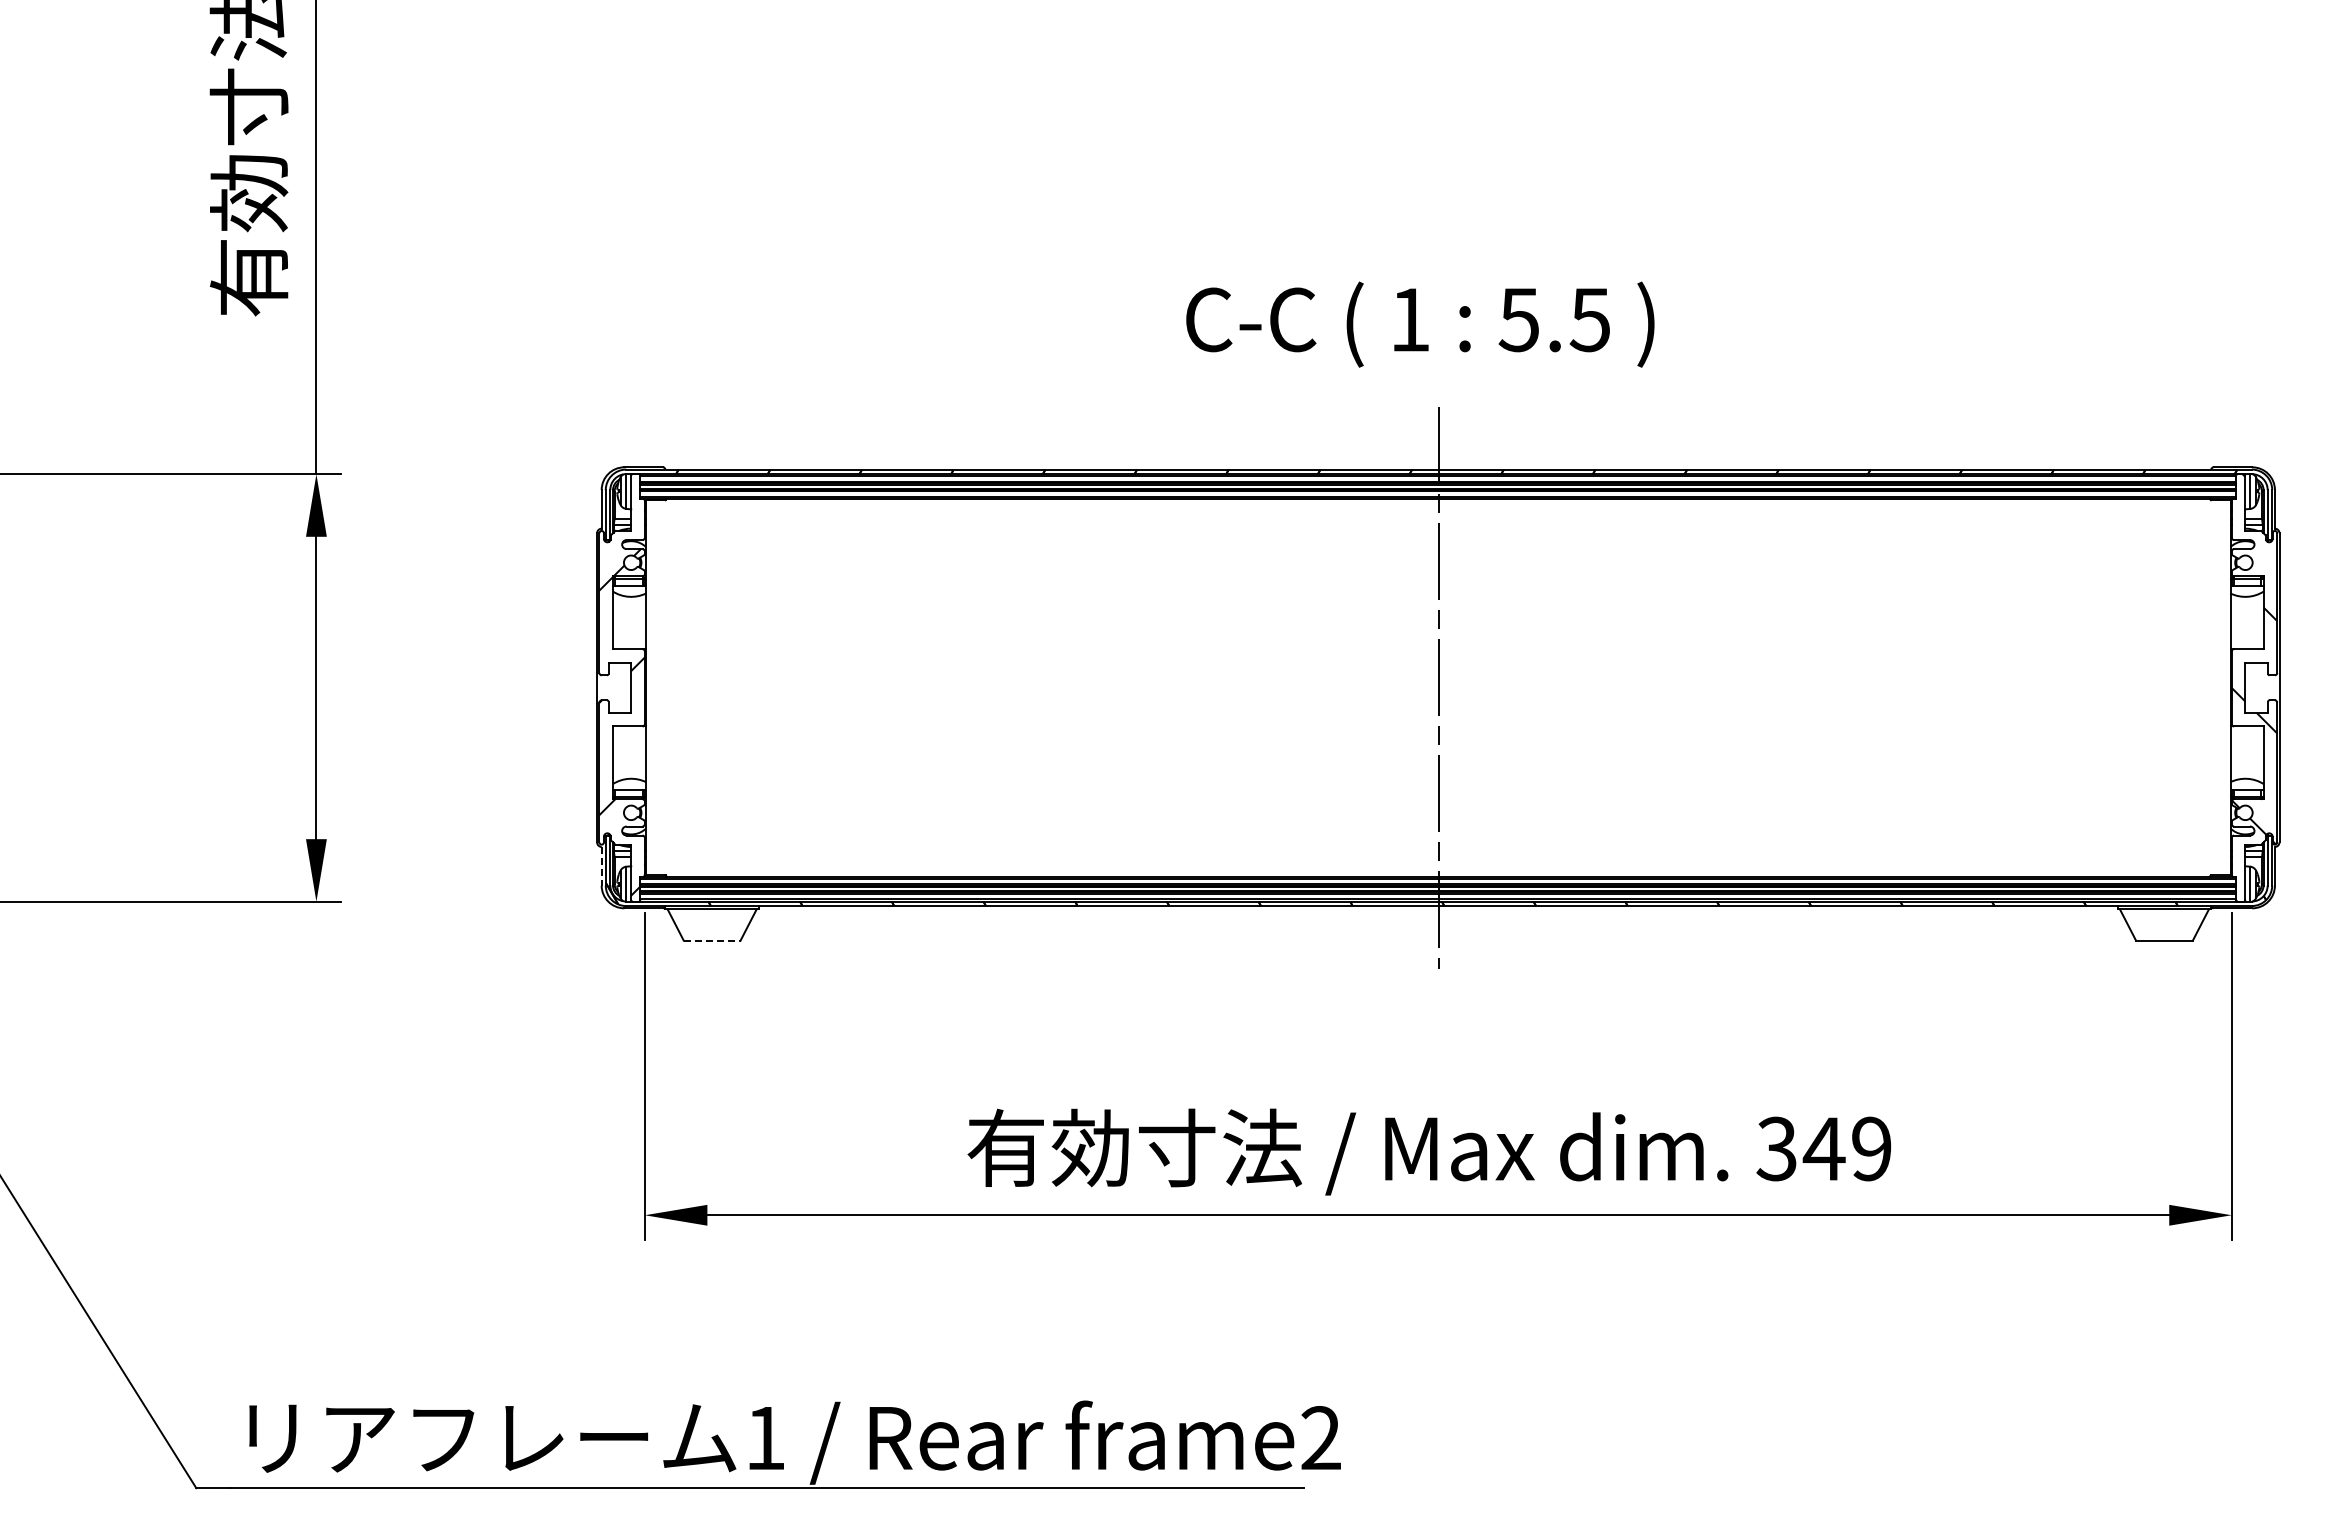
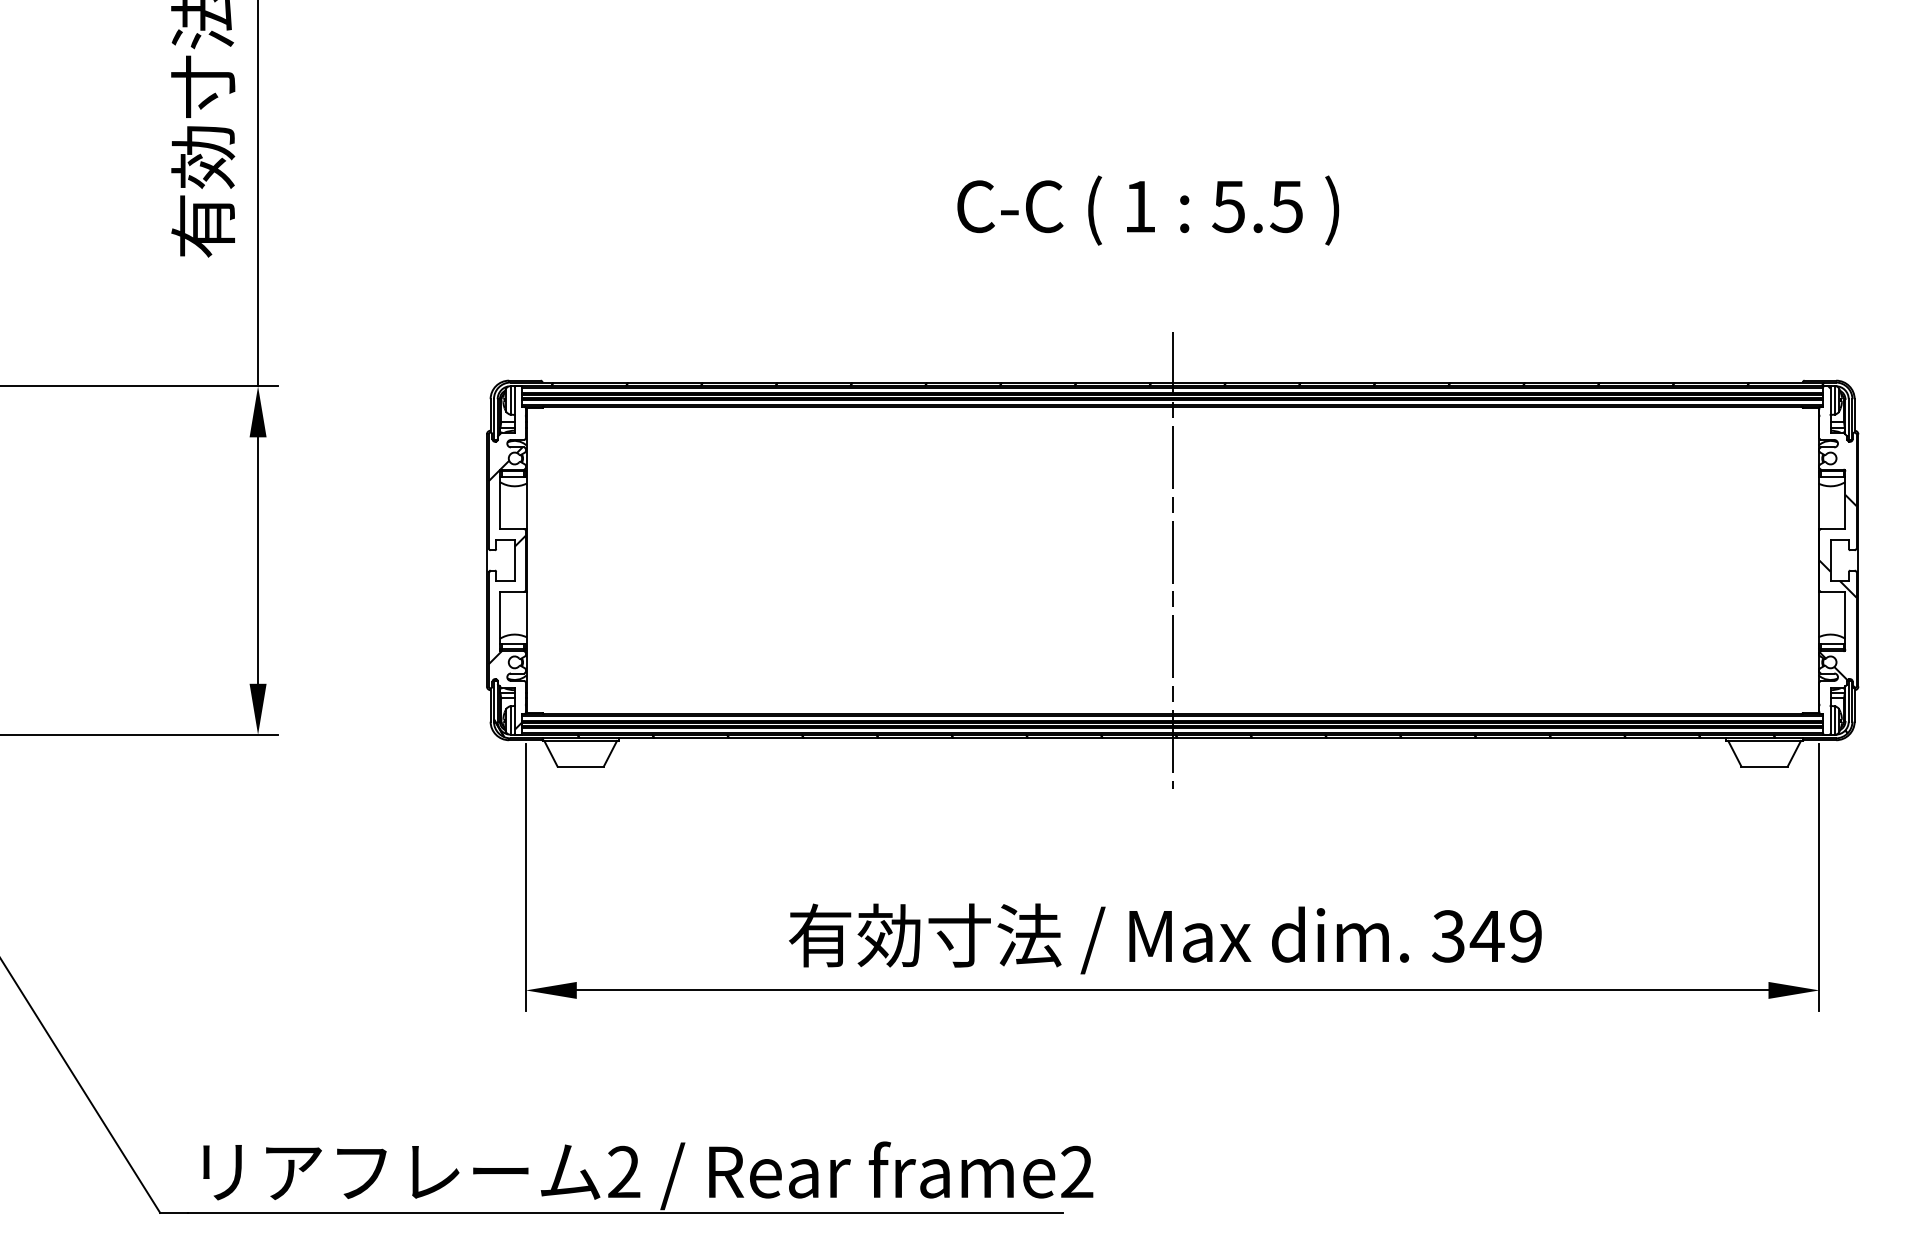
text: (1420, 324) -> (1148, 210), moved
line: (601, 866) -> (490, 706), dashed -> solid
line: (712, 940) -> (580, 766), dashed -> solid
text: (765, 1437) -> (624, 1171), 1 -> 2

